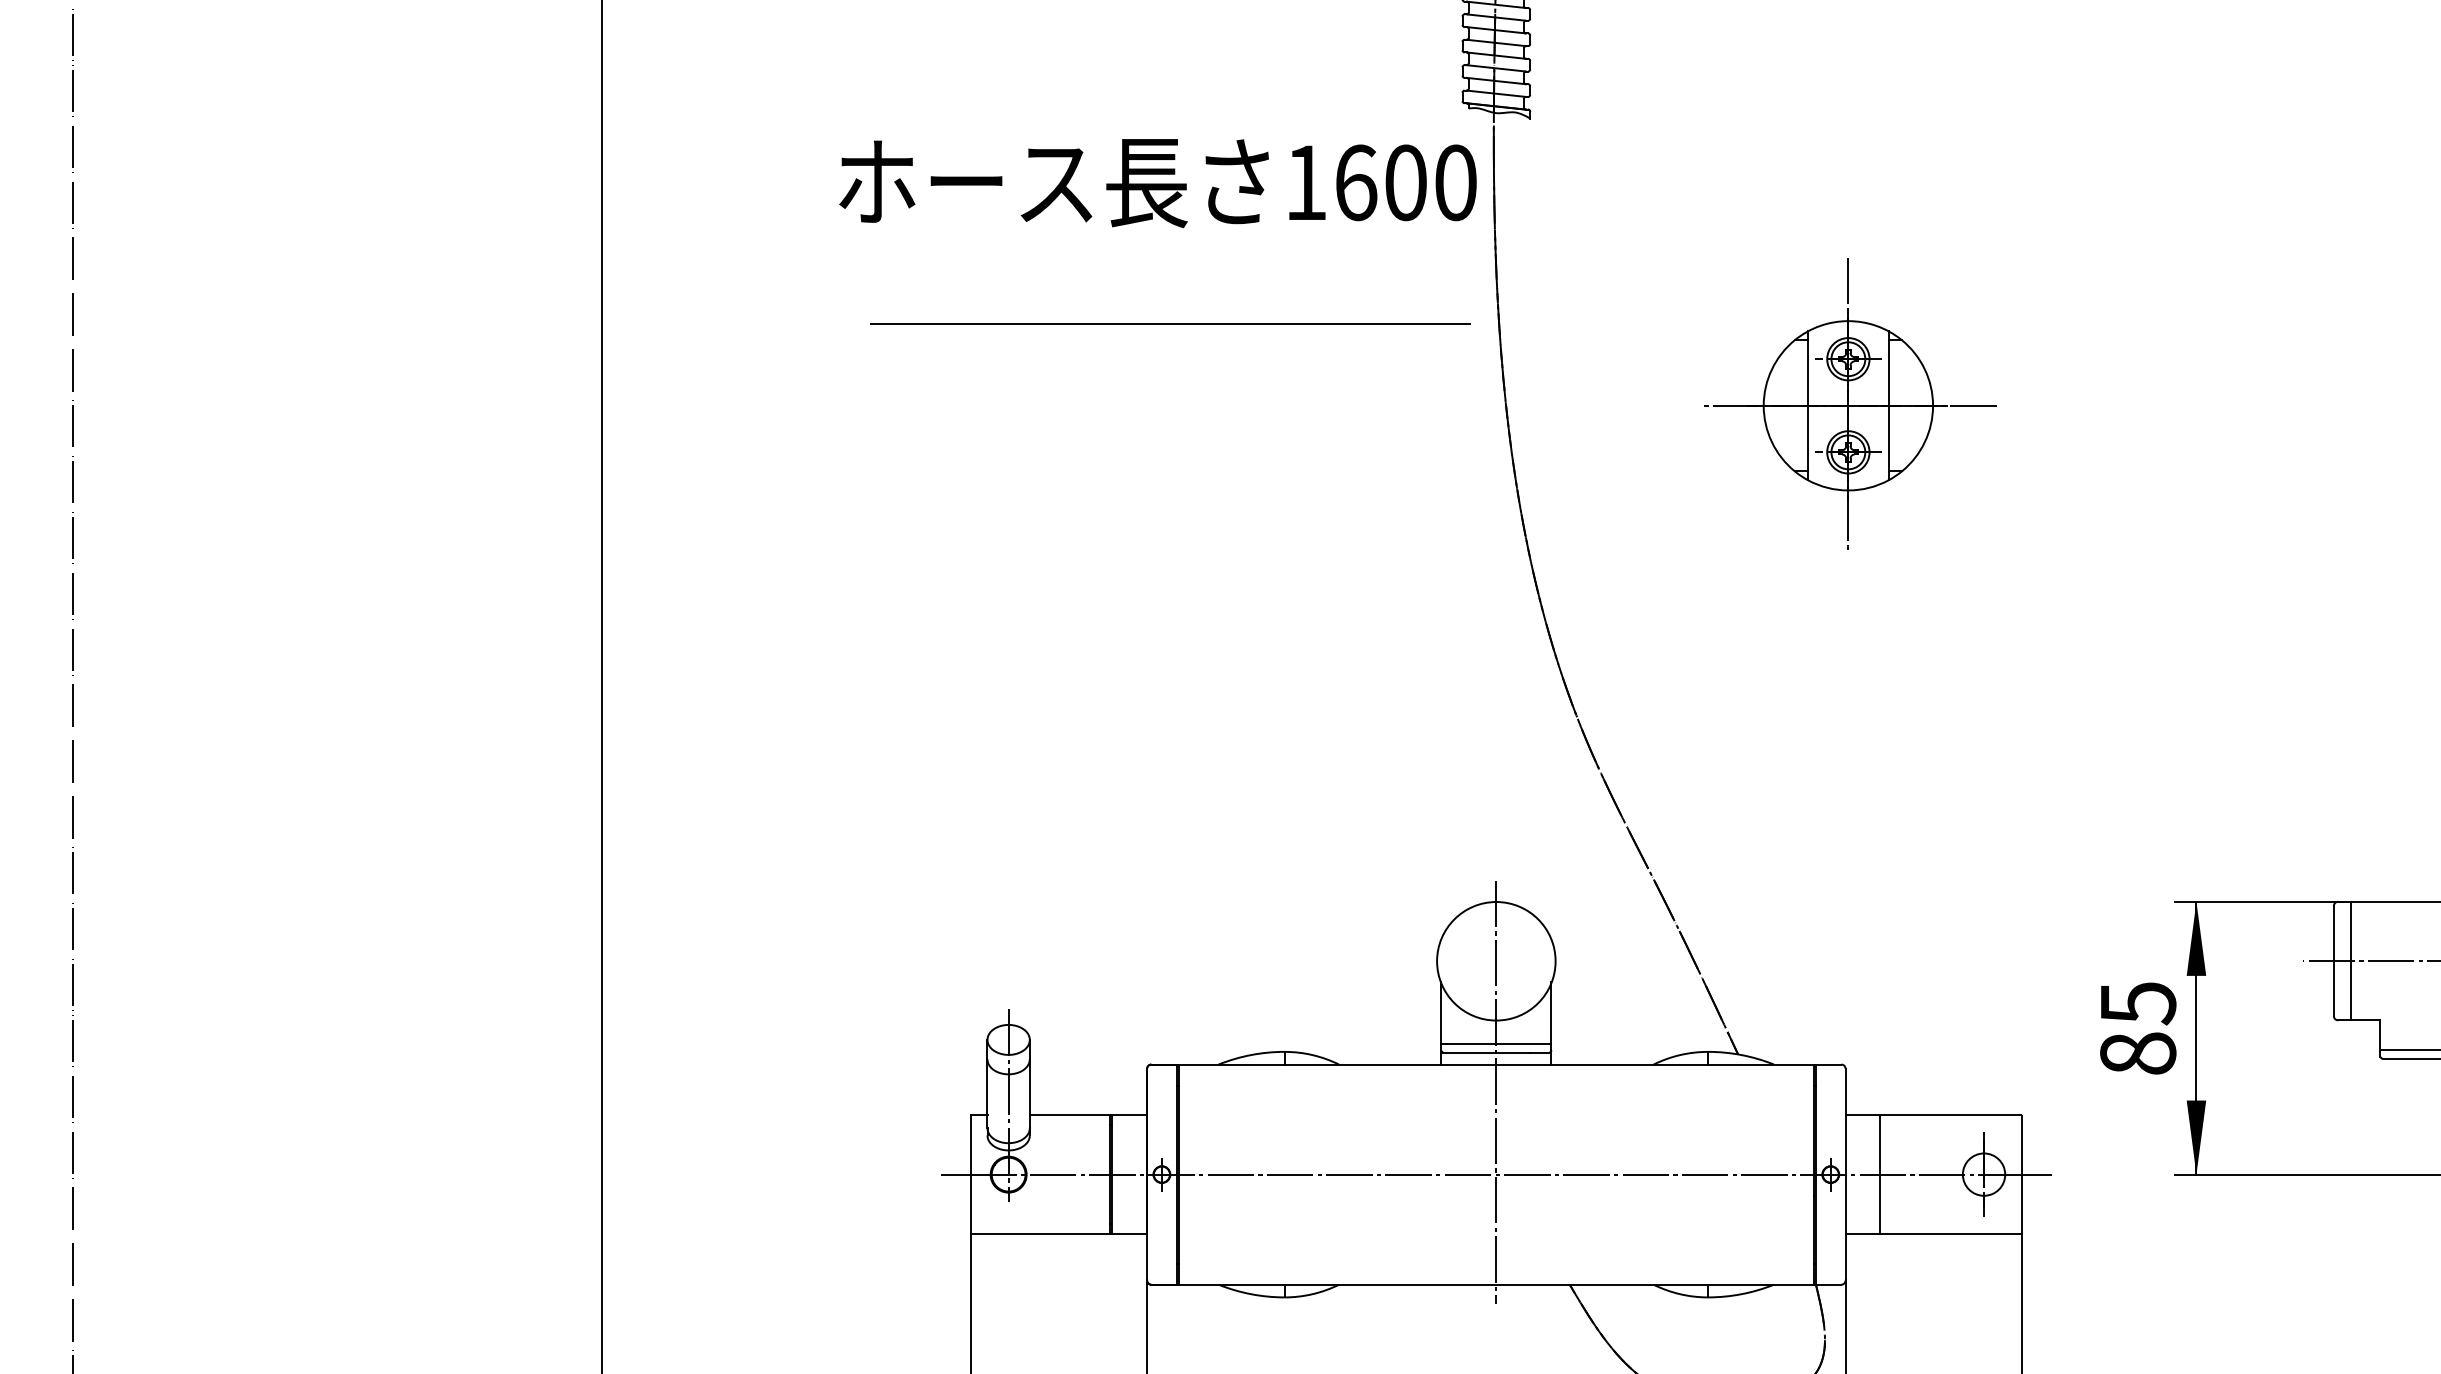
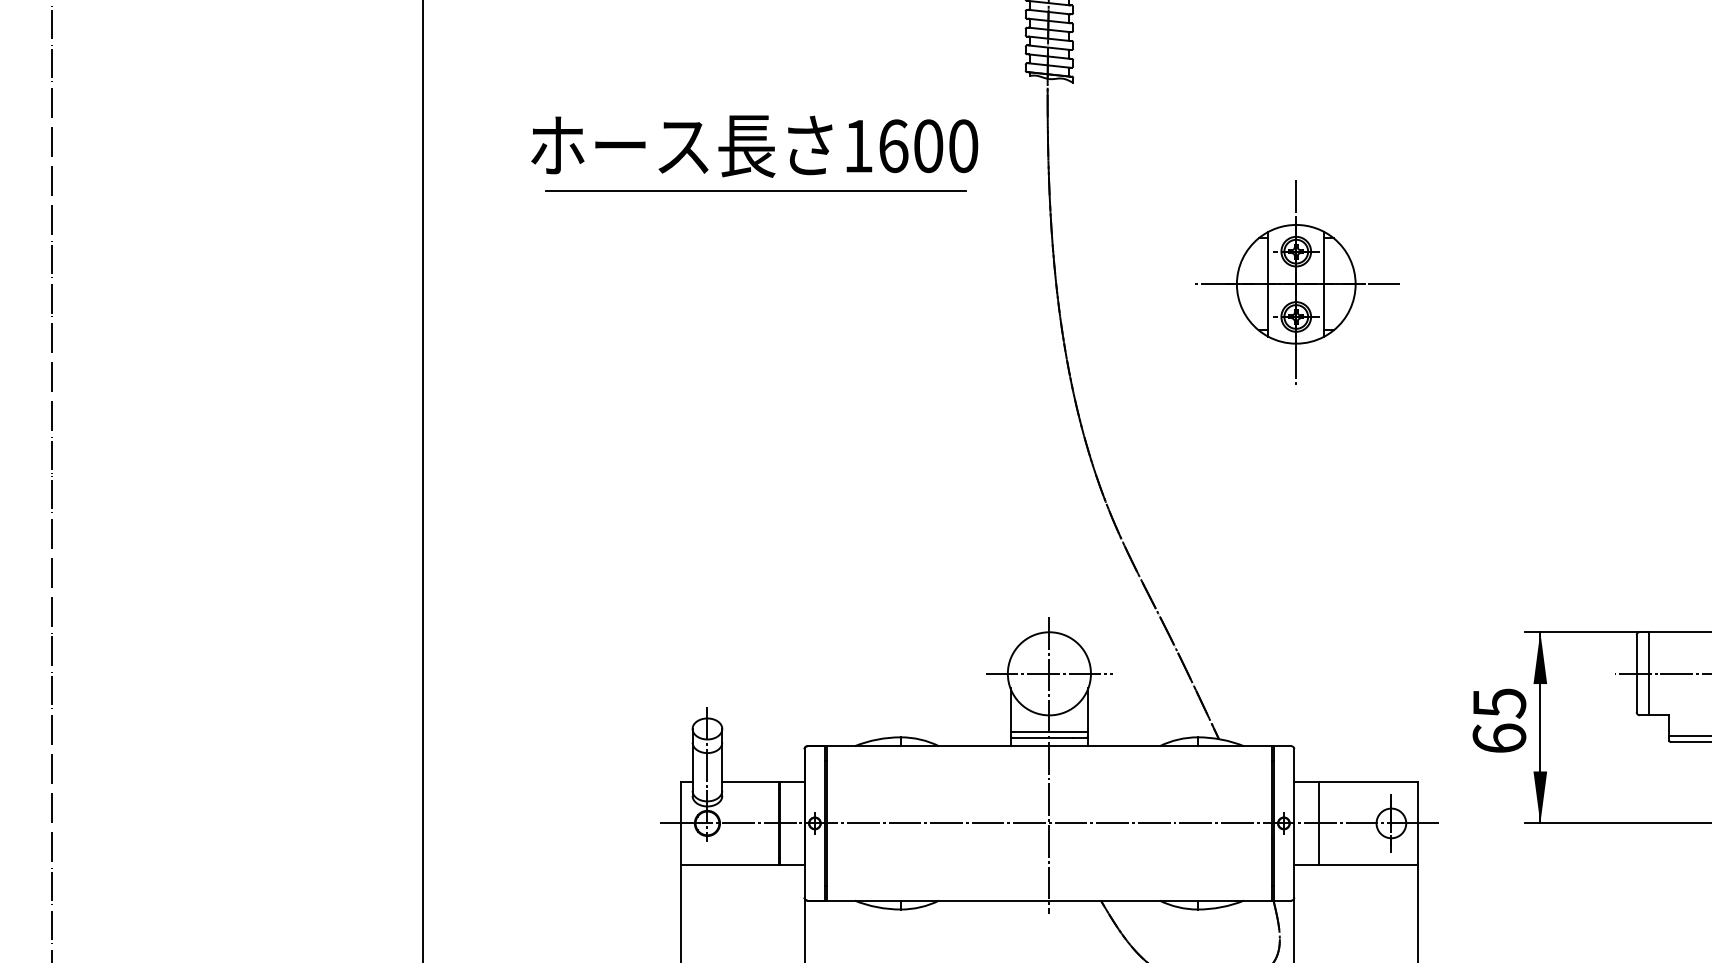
text: (1157, 183) -> (754, 146), moved
line: (1170, 323) -> (755, 190), moved
line: (1496, 961) -> (1049, 673), added
text: (2137, 1053) -> (1499, 738), 85 -> 65

